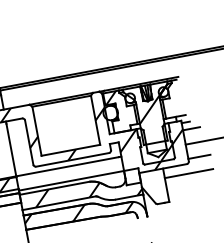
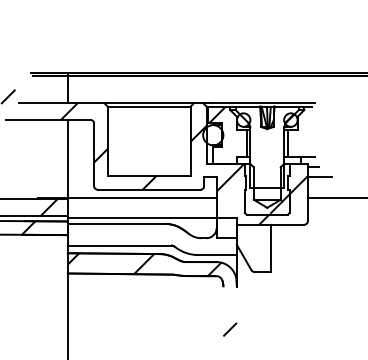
hatch: (153, 103) -> (274, 133), removed
line: (198, 156) -> (322, 217), removed
line: (188, 173) -> (304, 238), removed
hatch: (87, 193) -> (161, 239), removed

